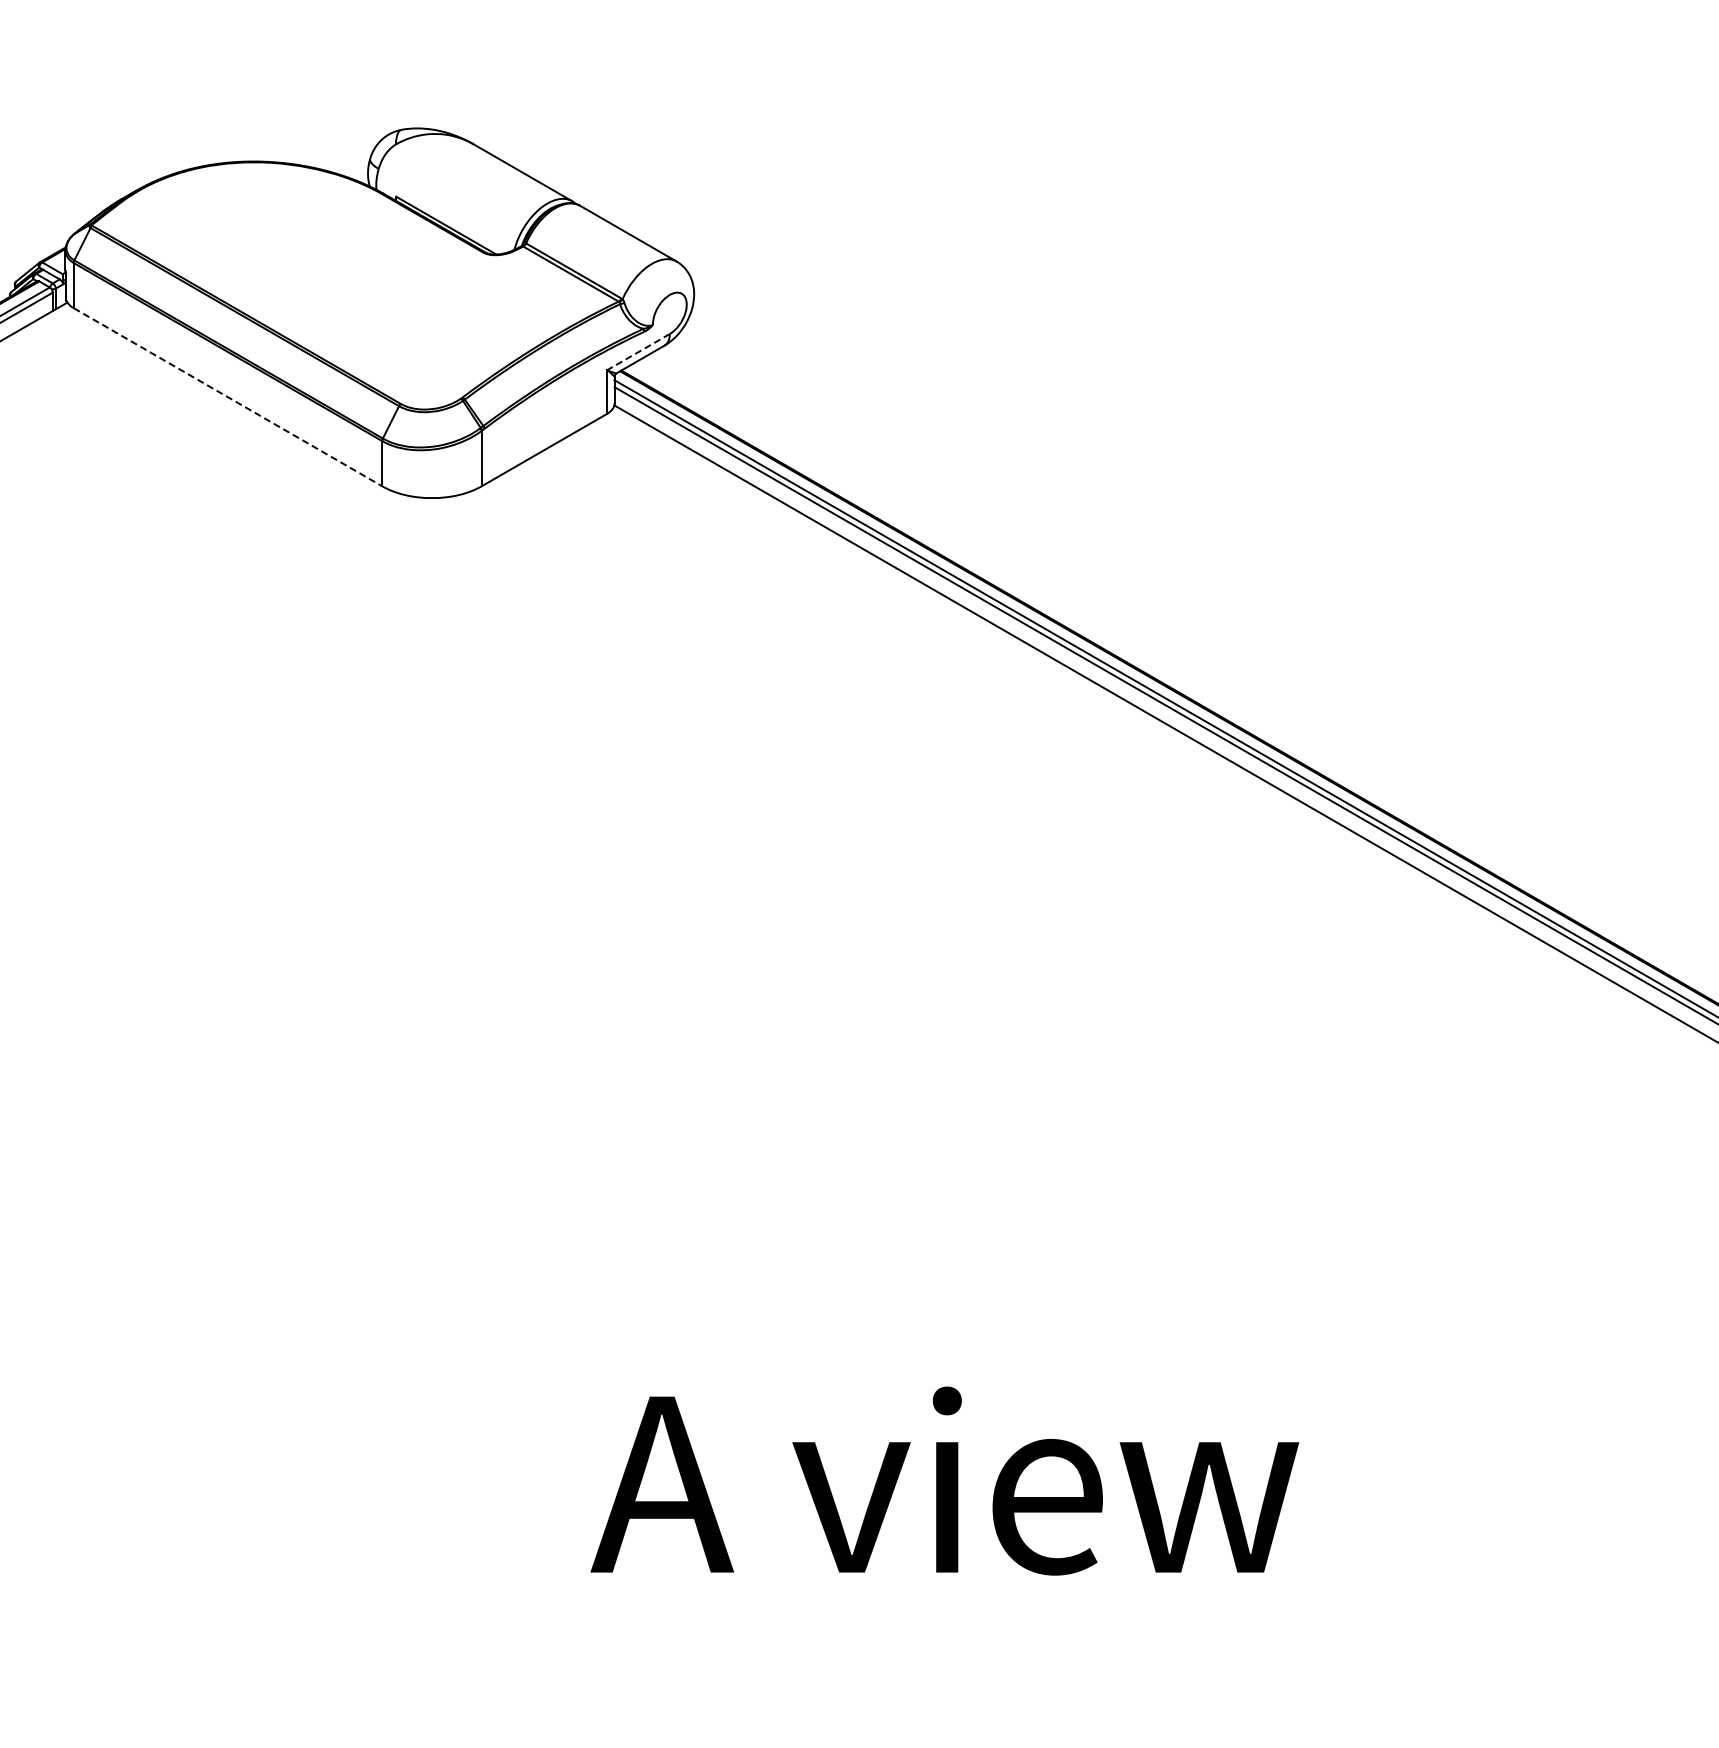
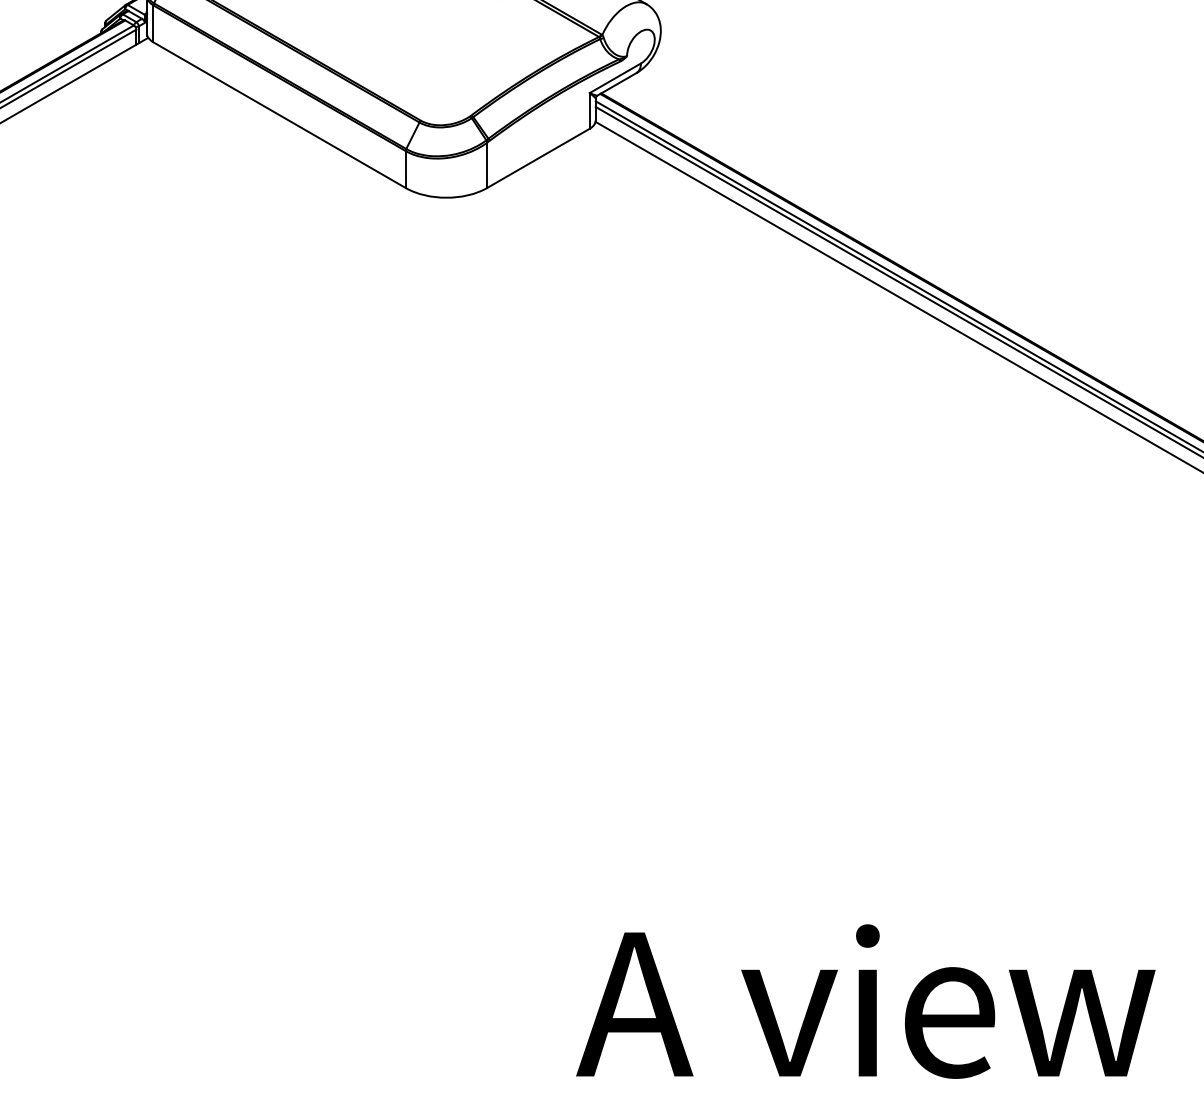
line: (638, 352) -> (615, 78), dashed -> solid
line: (228, 397) -> (280, 115), dashed -> solid

